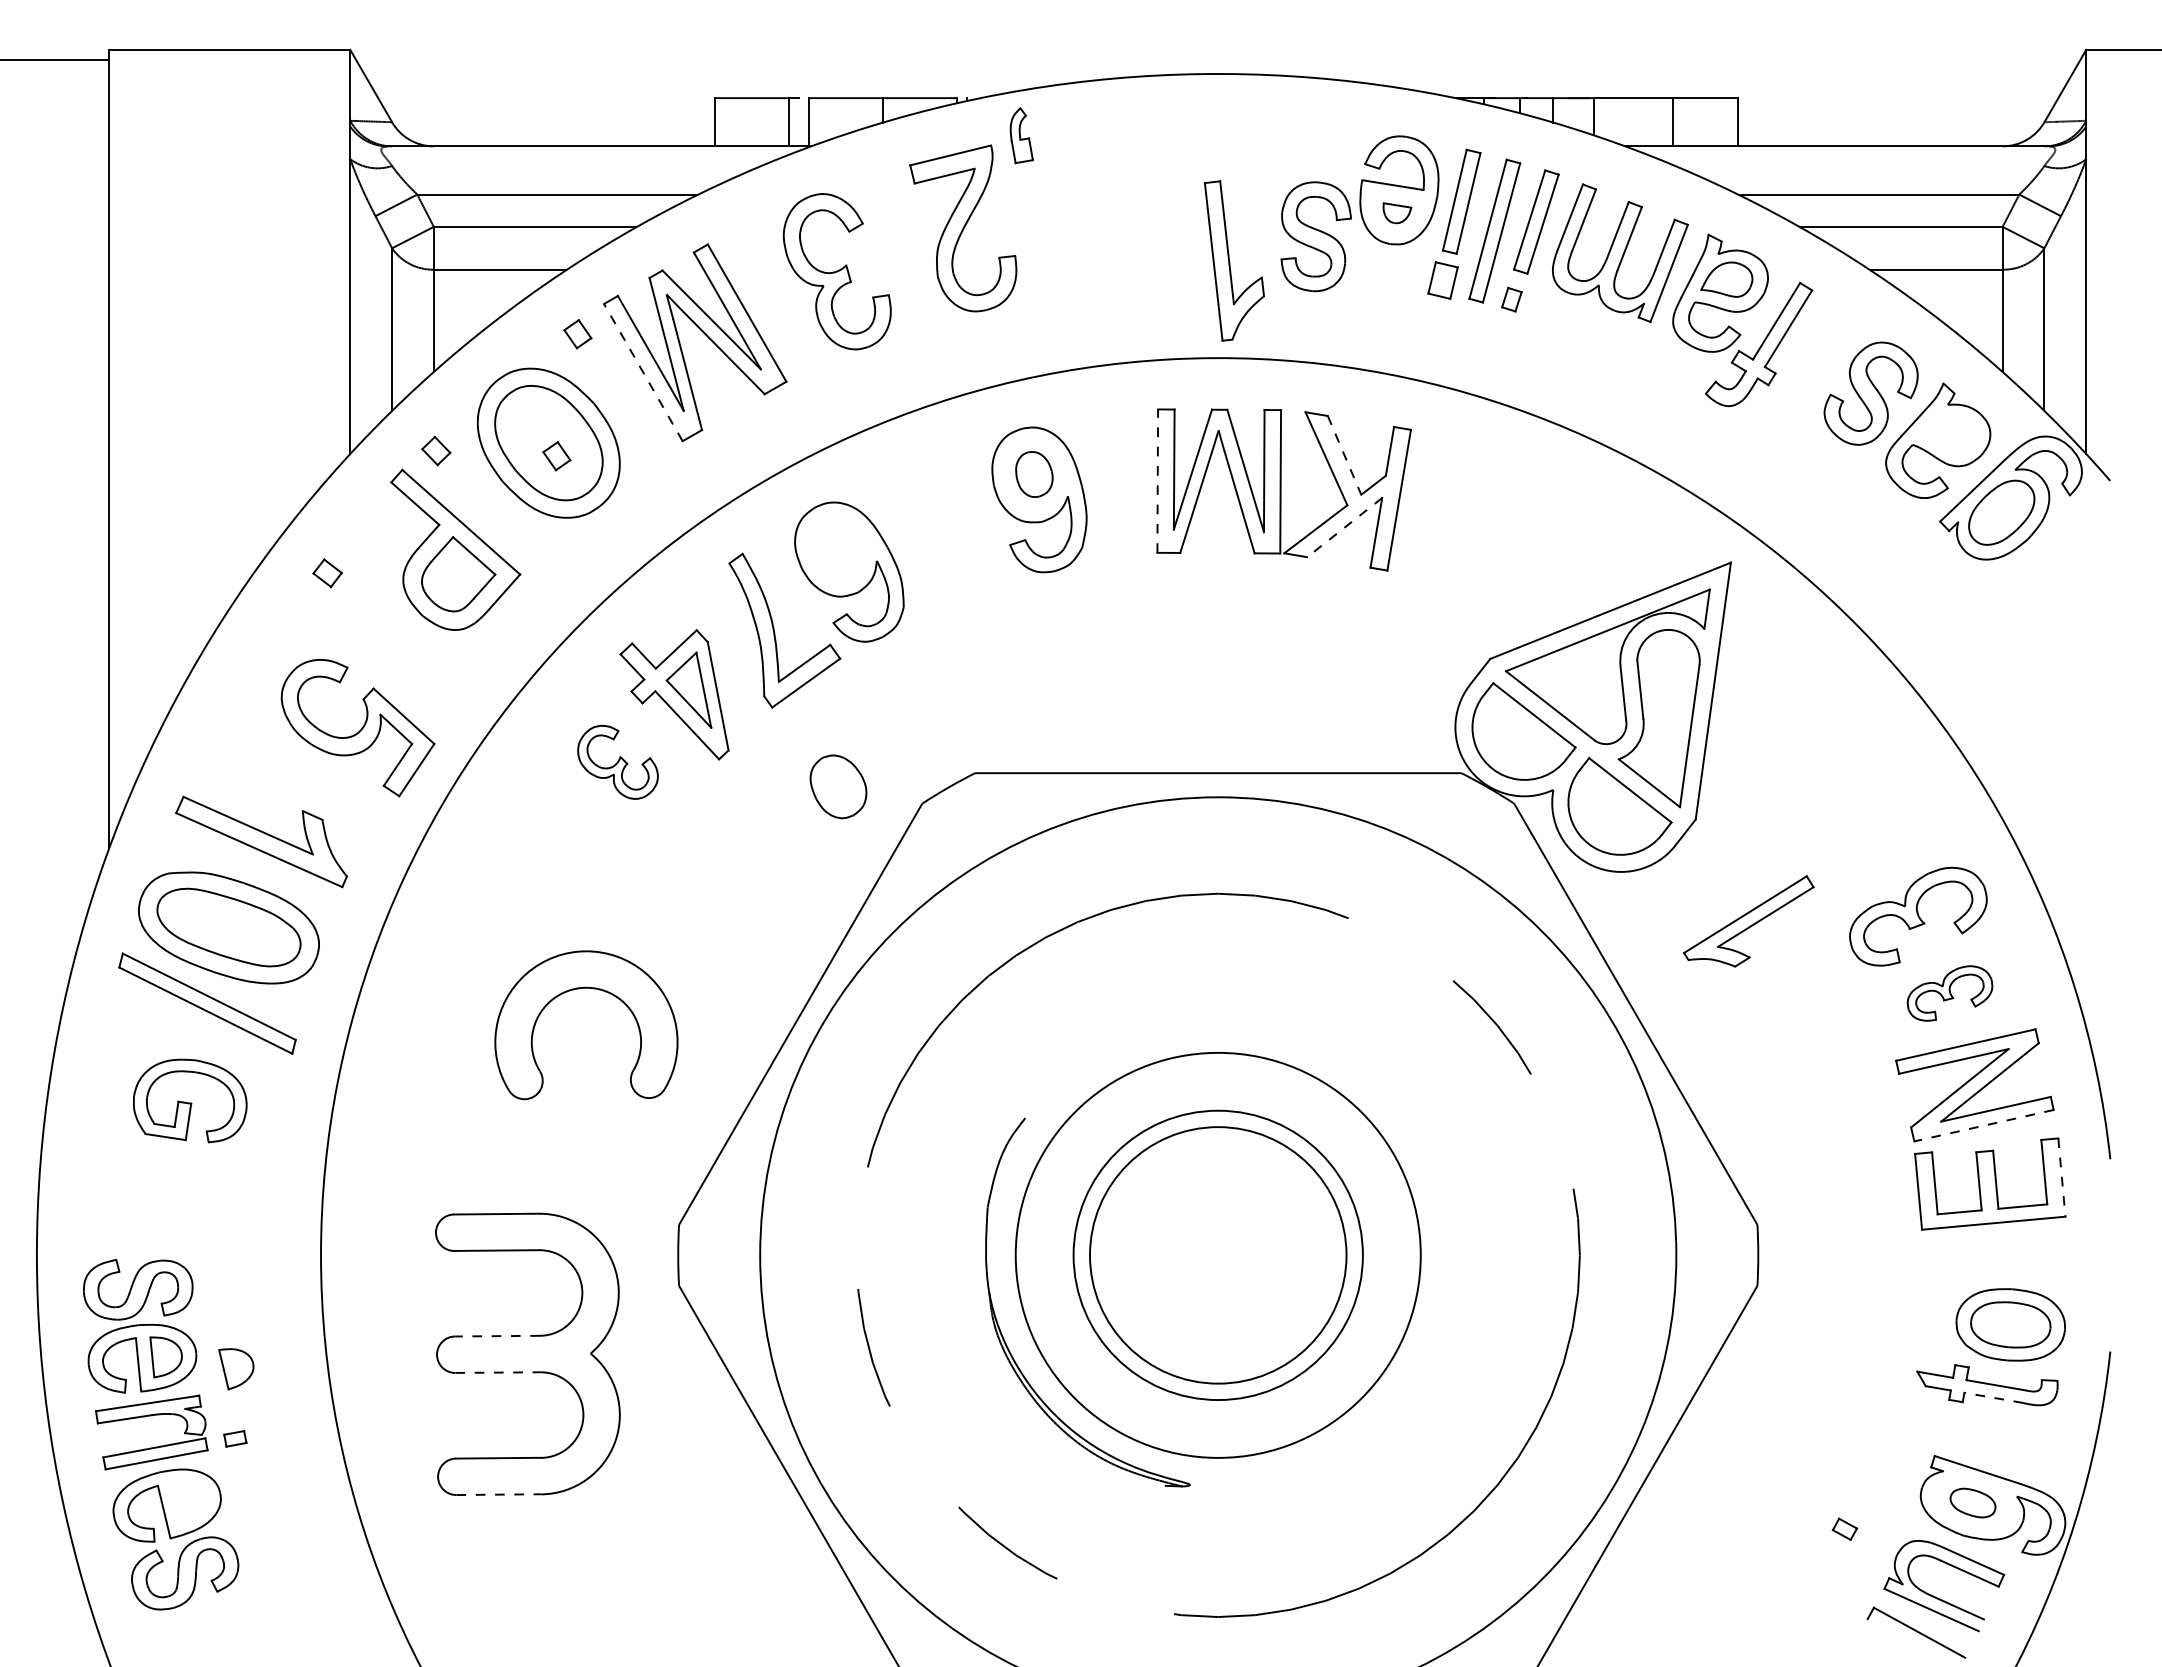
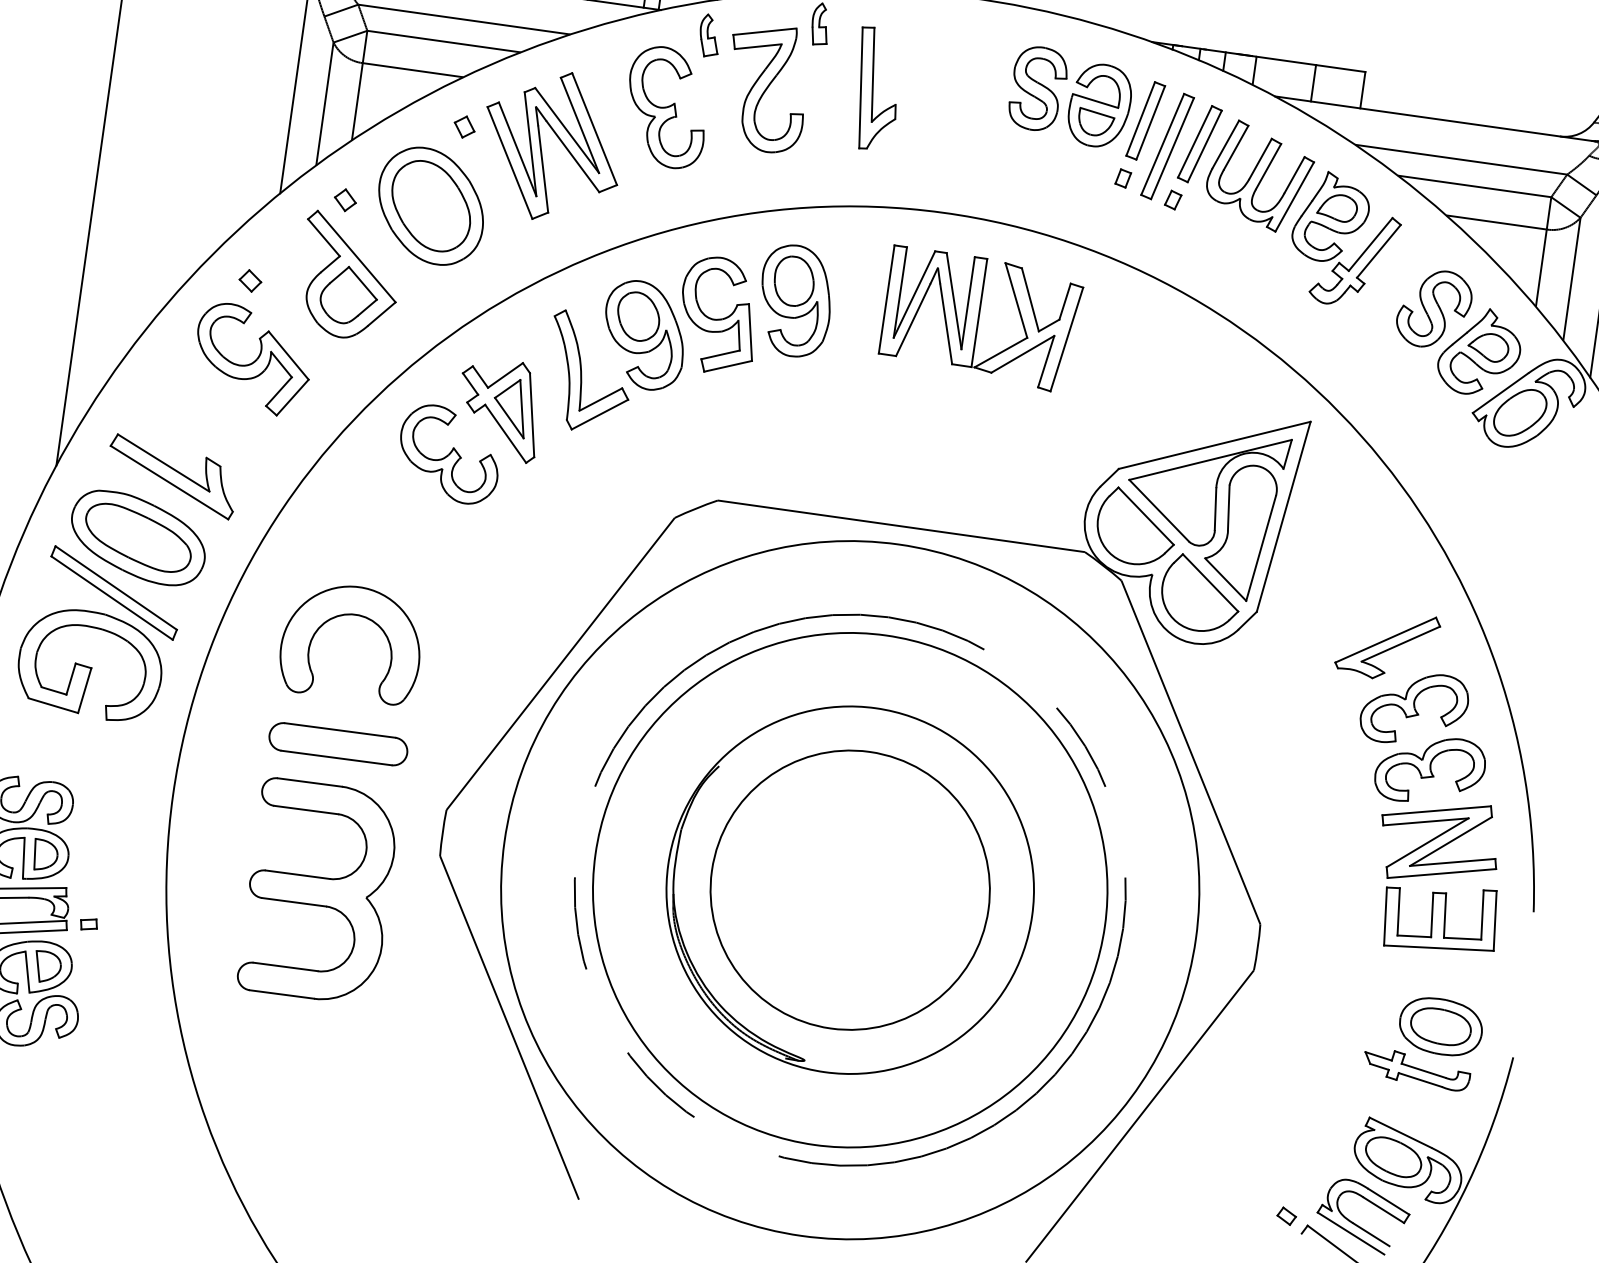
part: (879, 170) -> (709, 35), added
part: (1397, 212) -> (1096, 122), size x1.67
part: (1315, 236) -> (1037, 88), moved
part: (1233, 260) -> (876, 88), moved
part: (1442, 280) -> (1122, 178), size x0.62
line: (643, 372) -> (510, 162), dashed -> solid
part: (1948, 433) -> (1488, 347), added
line: (1344, 455) -> (1030, 299), dashed -> solid
part: (556, 456) -> (435, 217), removed
part: (1034, 474) -> (794, 281), size x1.43
line: (1157, 481) -> (886, 299), dashed -> solid
line: (1344, 527) -> (1022, 354), dashed -> solid
part: (942, 532) -> (718, 315), added
part: (357, 728) -> (252, 359), moved
part: (617, 762) -> (449, 454), size x1.67
part: (838, 786) -> (638, 316), moved
part: (1748, 921) -> (1387, 645), moved
part: (579, 989) -> (350, 615), moved
part: (1949, 993) -> (1429, 770), size x1.67
part: (190, 1100) -> (91, 664), size x1.67
line: (1983, 1125) -> (1441, 873), dashed -> solid
part: (526, 1158) -> (338, 743), added
line: (2061, 1178) -> (1494, 921), dashed -> solid
circle: (1217, 1254) -> (849, 889), size x1.67
circle: (1218, 1255) -> (850, 890), size x1.43
circle: (1218, 1255) -> (850, 890), size x1.67
line: (497, 1336) -> (297, 874), dashed -> solid
part: (236, 1369) -> (47, 967), moved
line: (498, 1372) -> (294, 902), dashed -> solid
line: (1993, 1397) -> (1420, 1079), dashed -> solid
line: (499, 1494) -> (282, 994), dashed -> solid
part: (1972, 1502) -> (1393, 1156), size x1.67
part: (1844, 1528) -> (1286, 1215), moved

